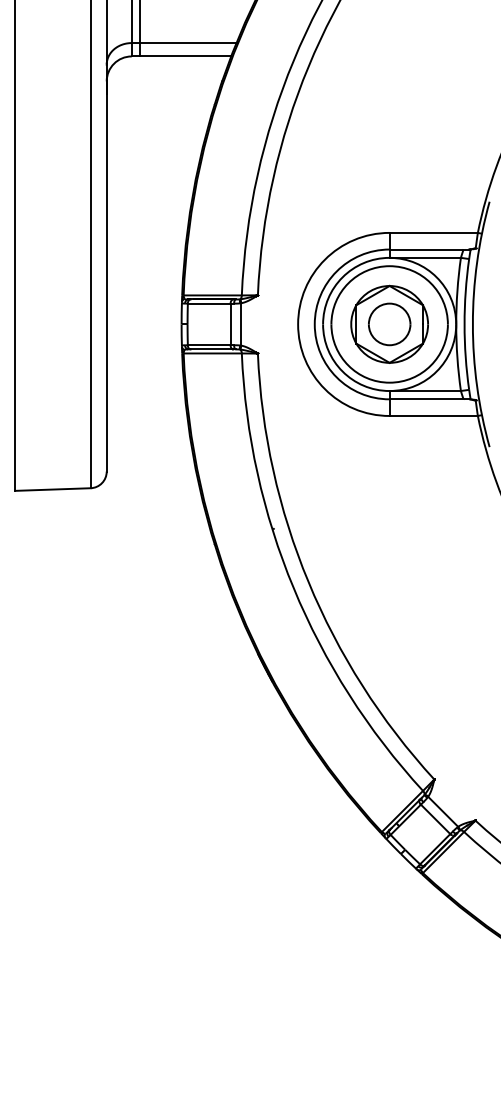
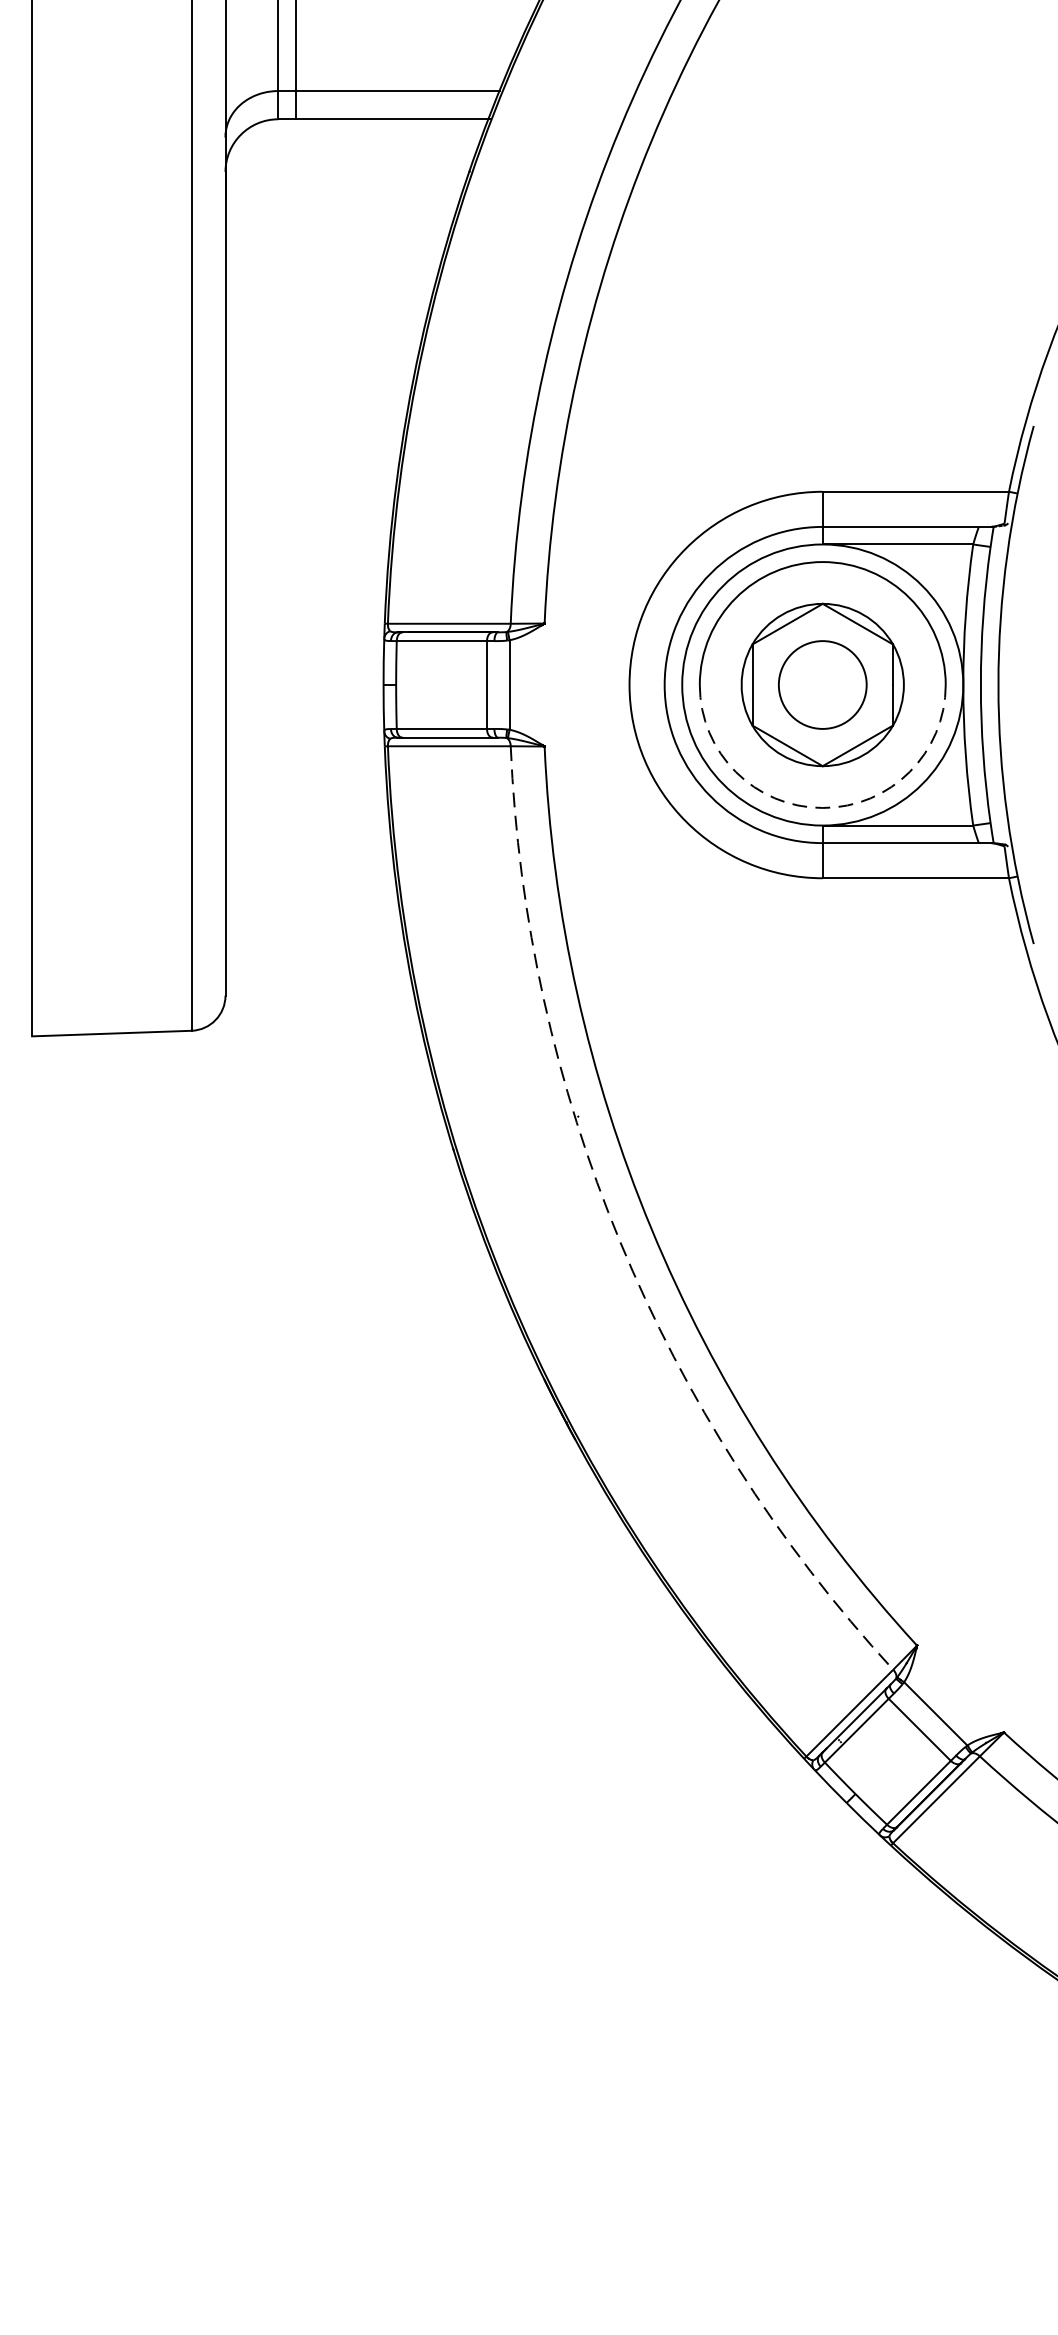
arc: (389, 382) -> (822, 807), solid -> dashed
arc: (293, 588) -> (619, 1242), solid -> dashed

